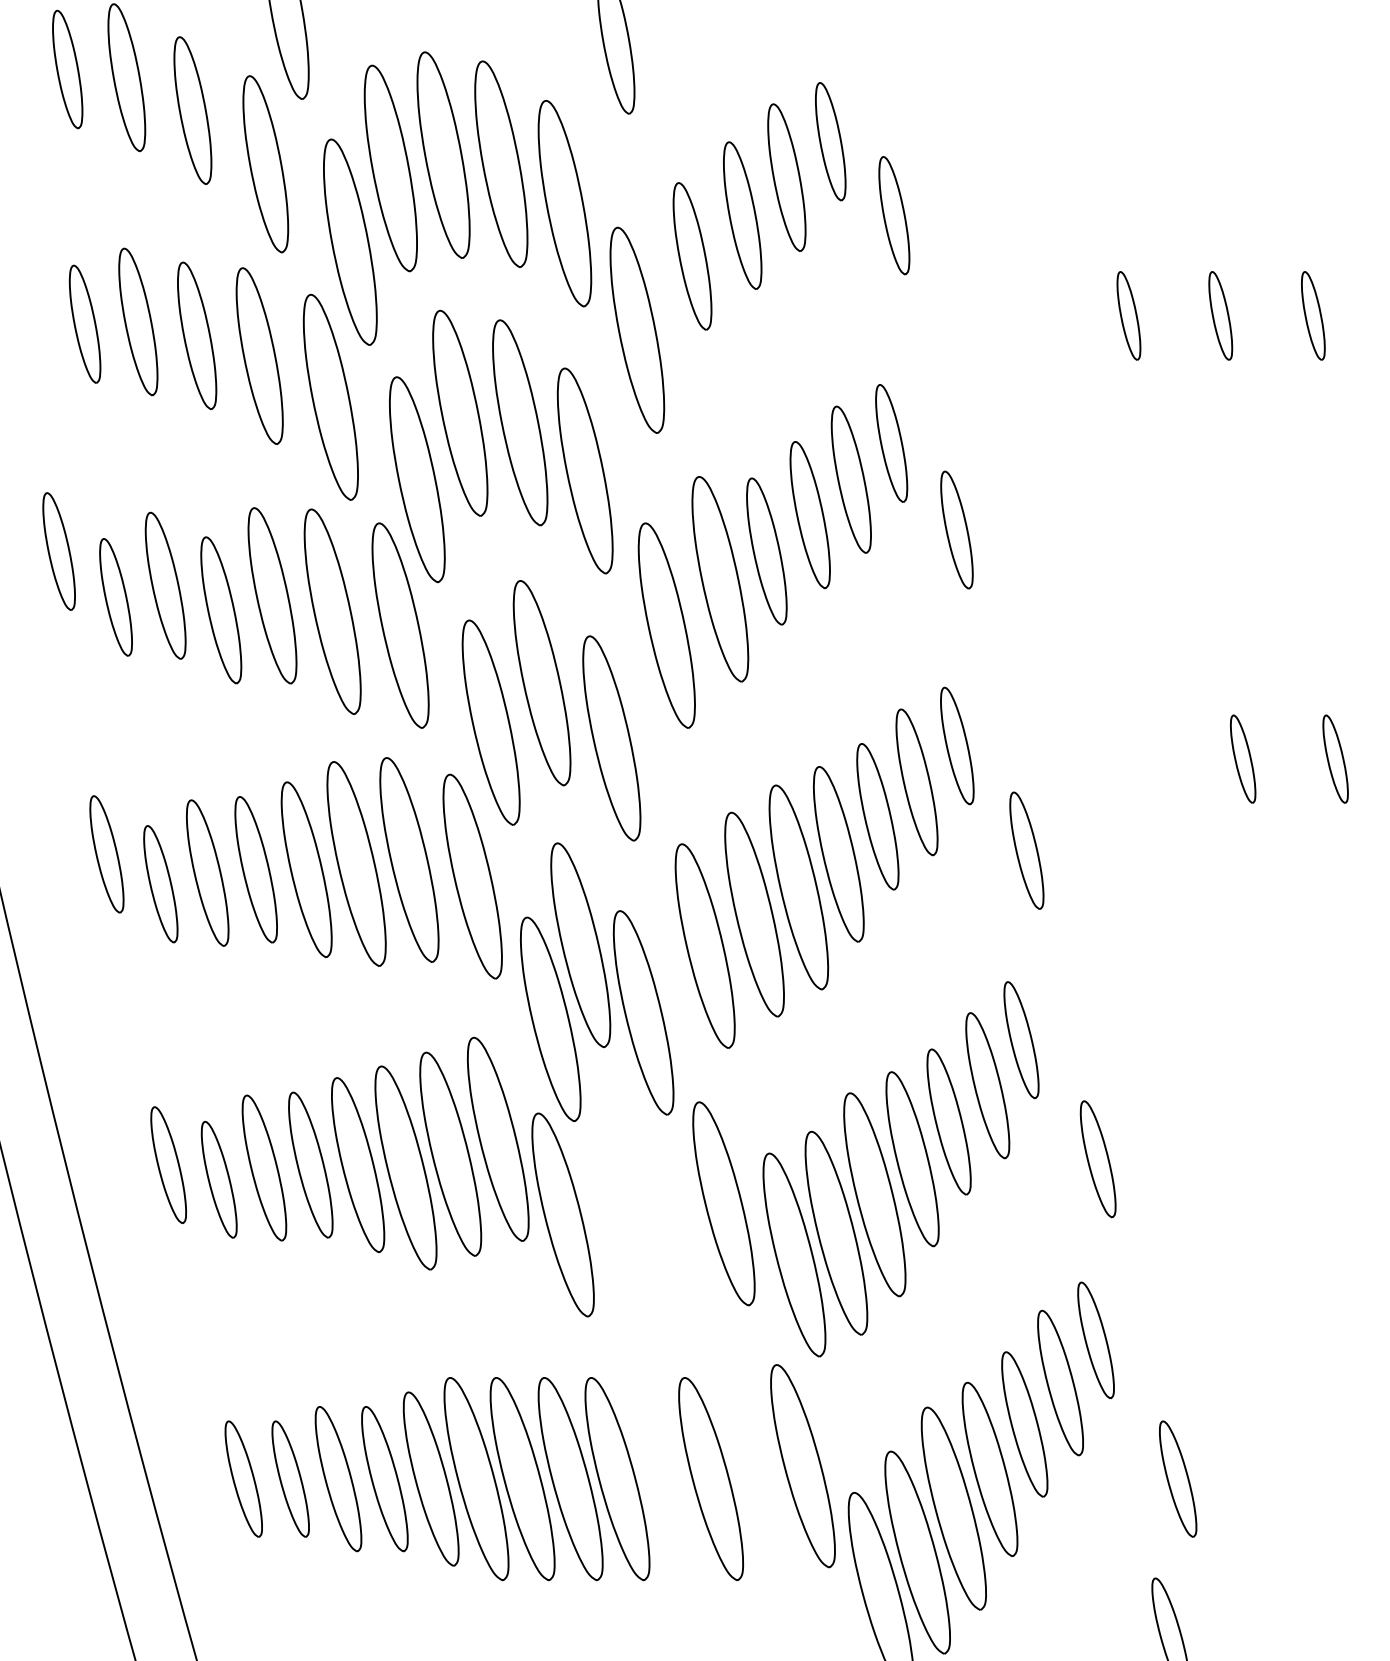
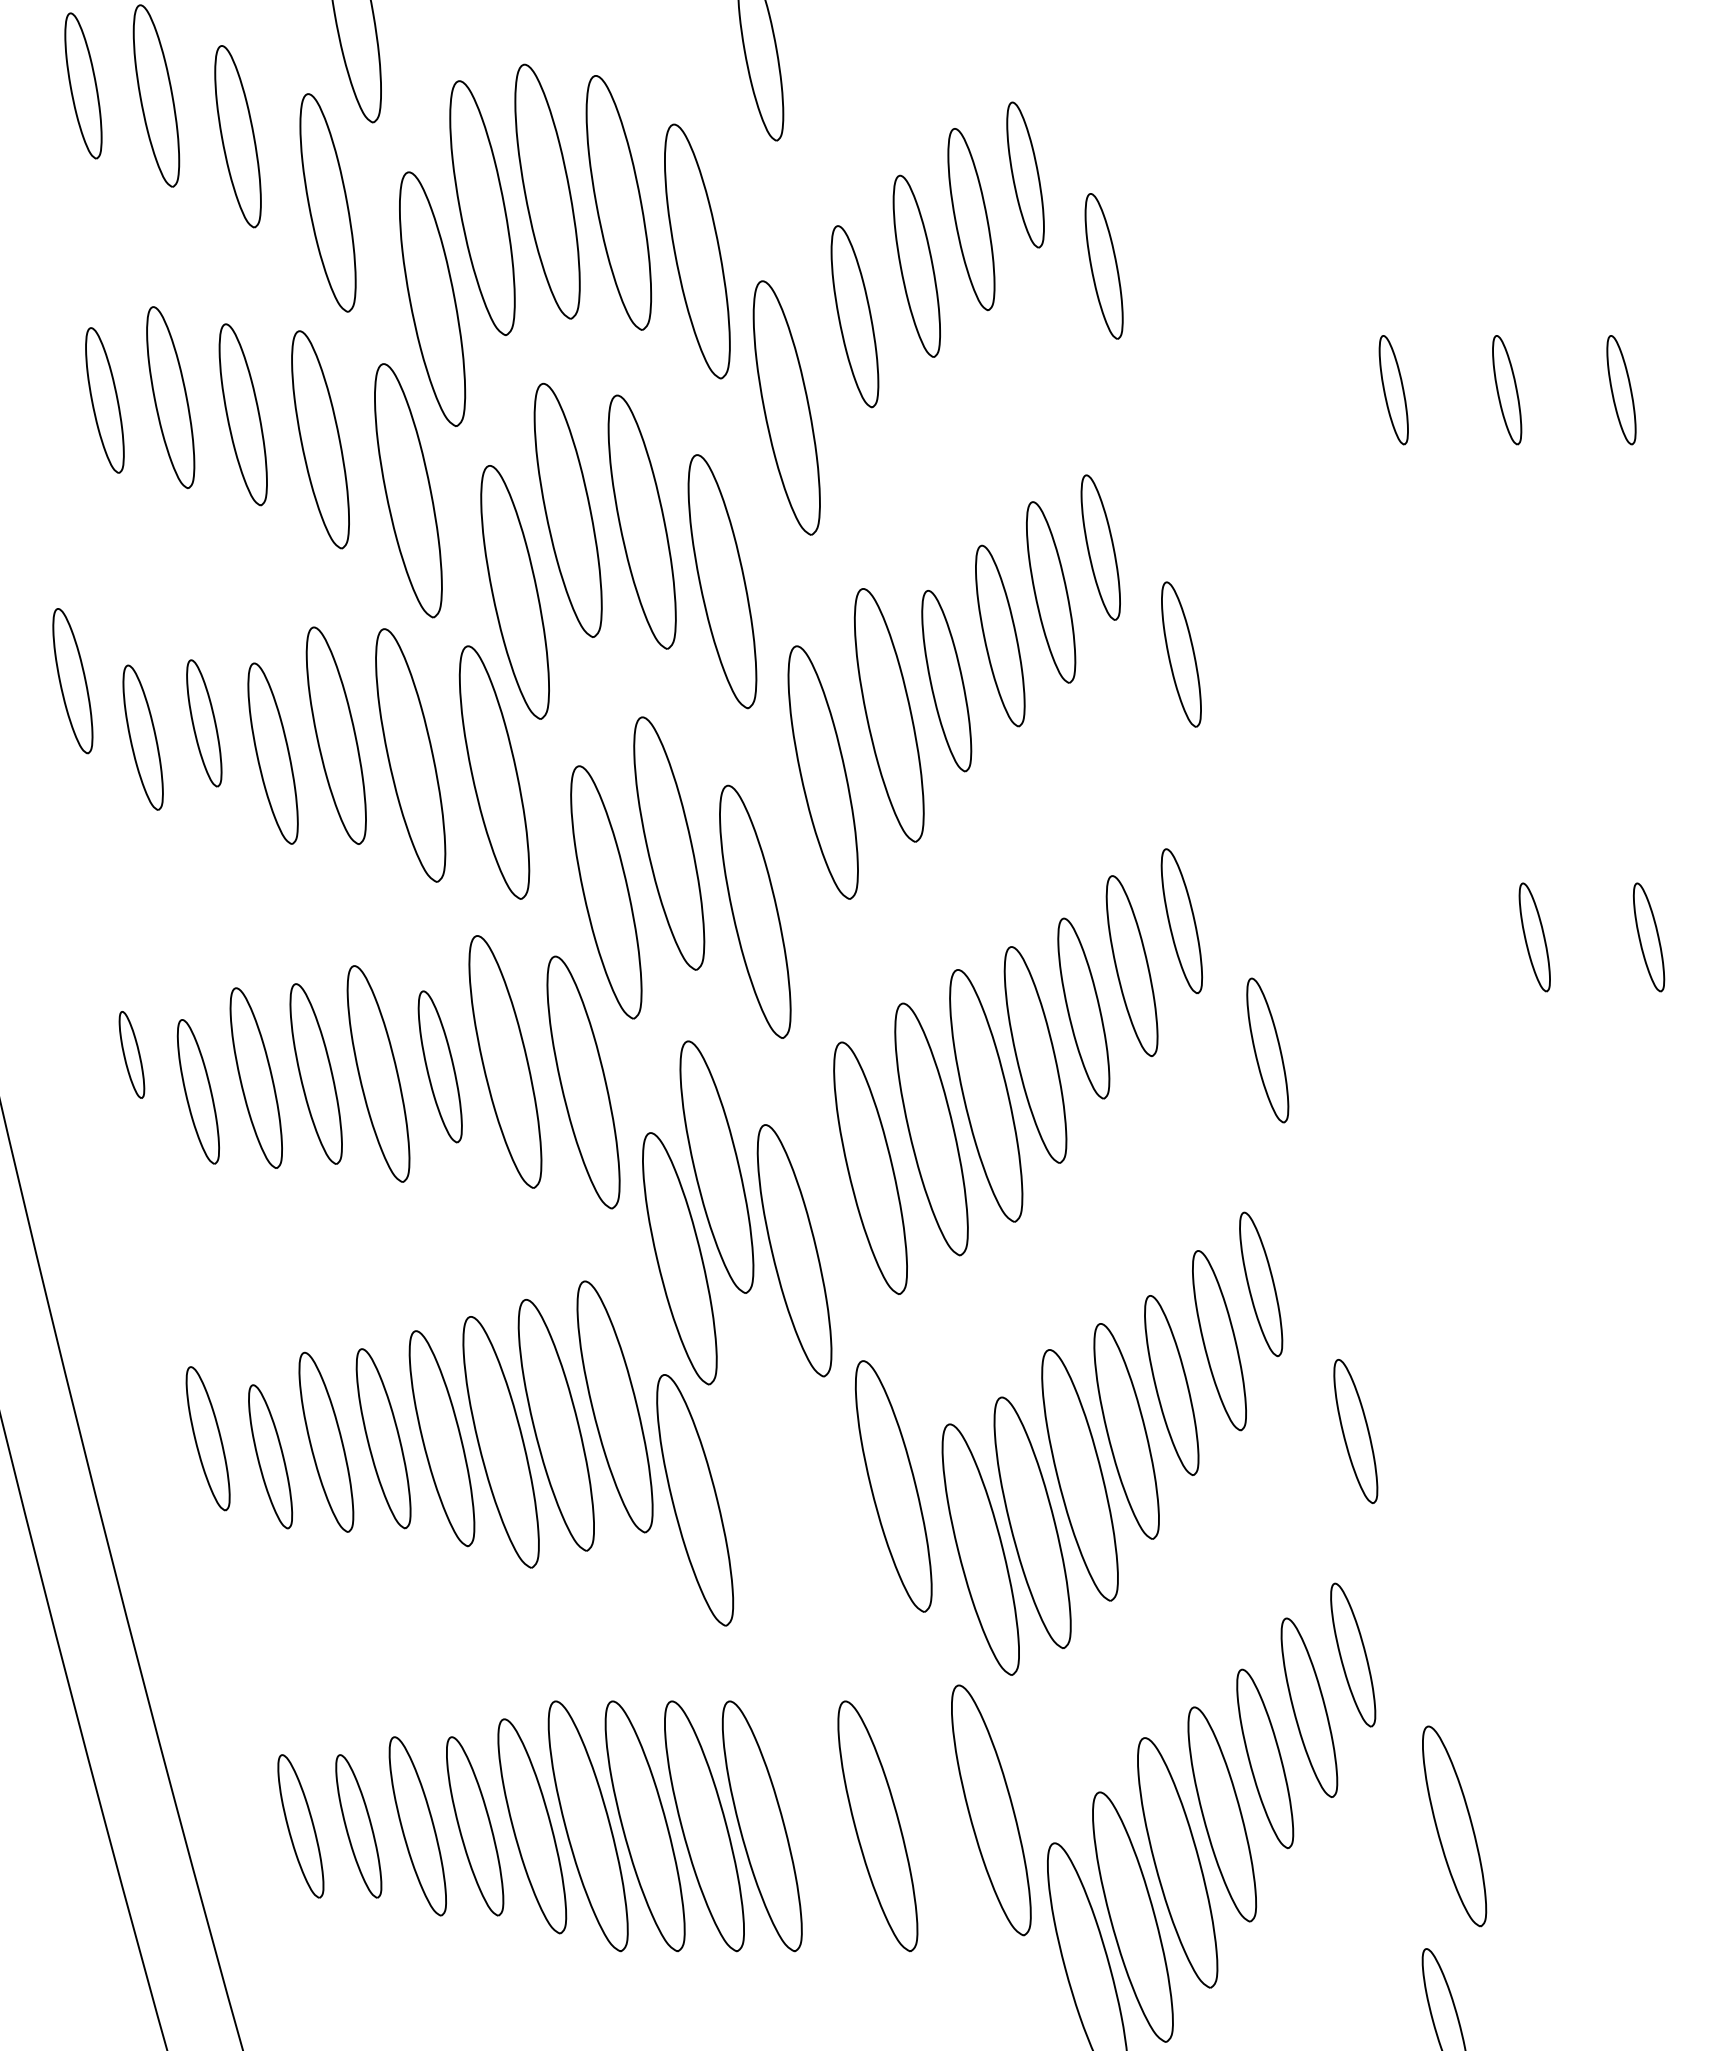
part: (164, 585) -> (203, 723), size x0.7
part: (106, 853) -> (131, 1054), size x0.6
part: (356, 863) -> (440, 1066), size x0.6
part: (1178, 1479) -> (1454, 1826), size x1.4

